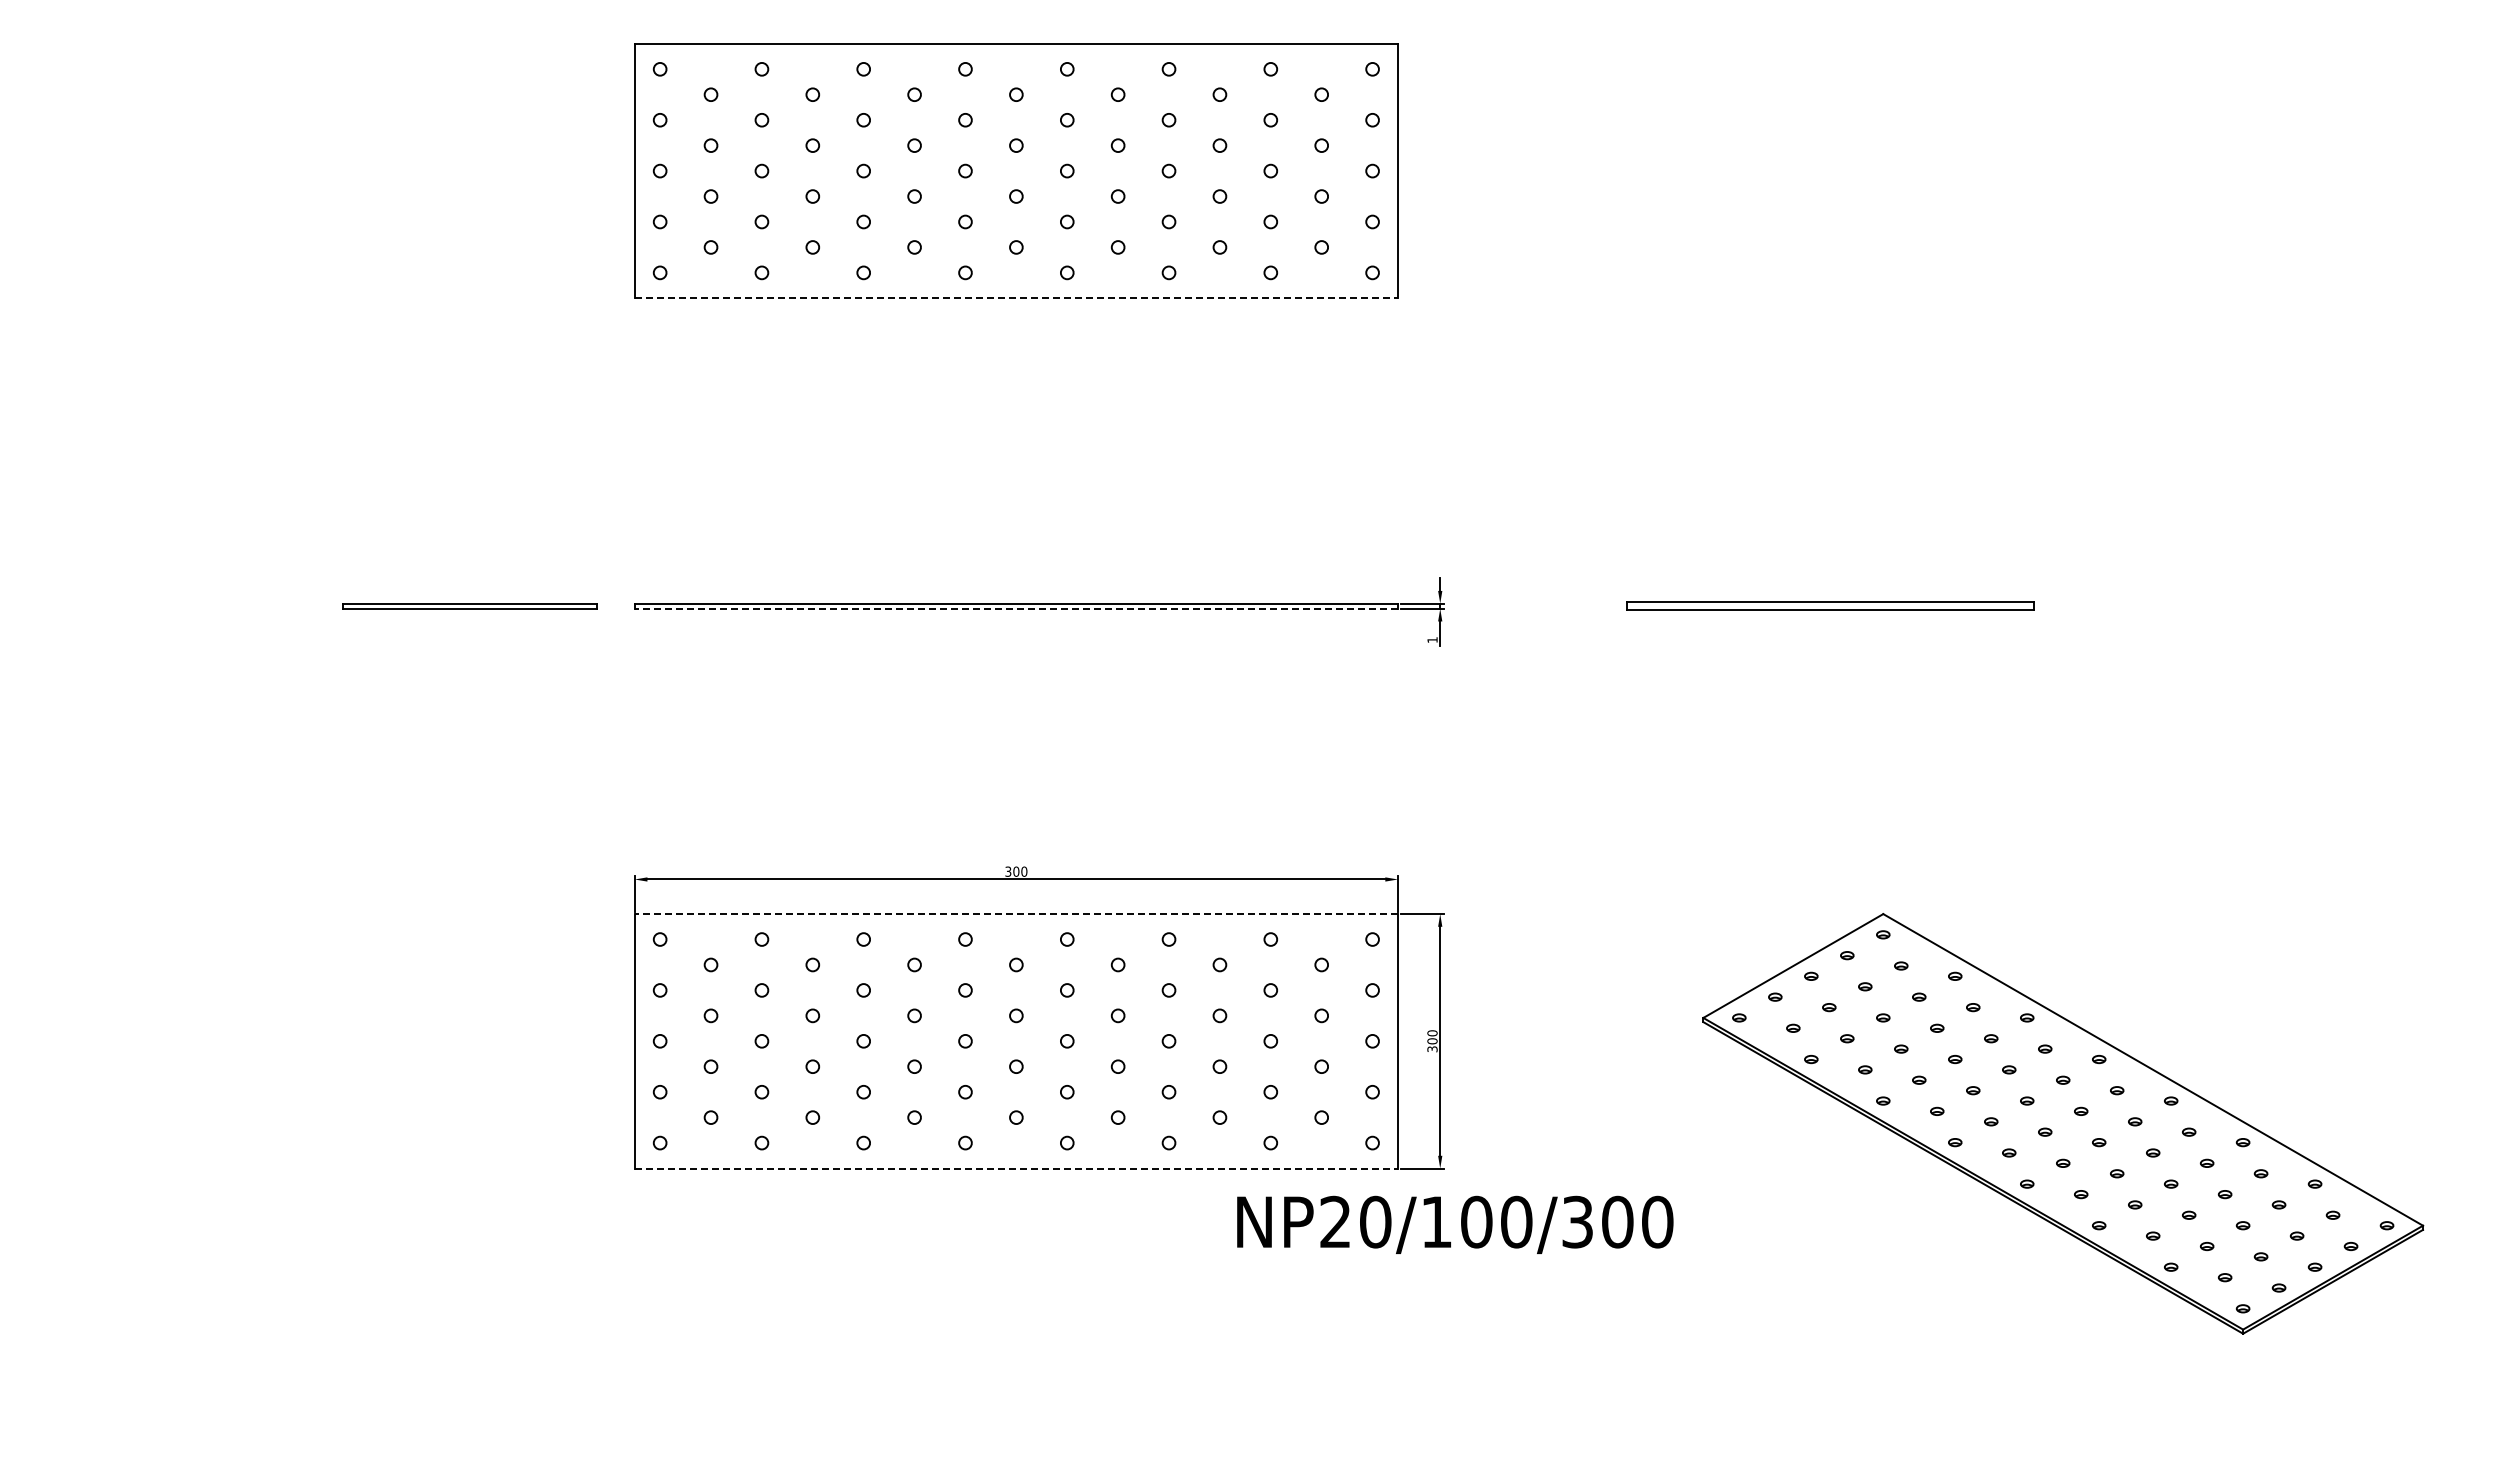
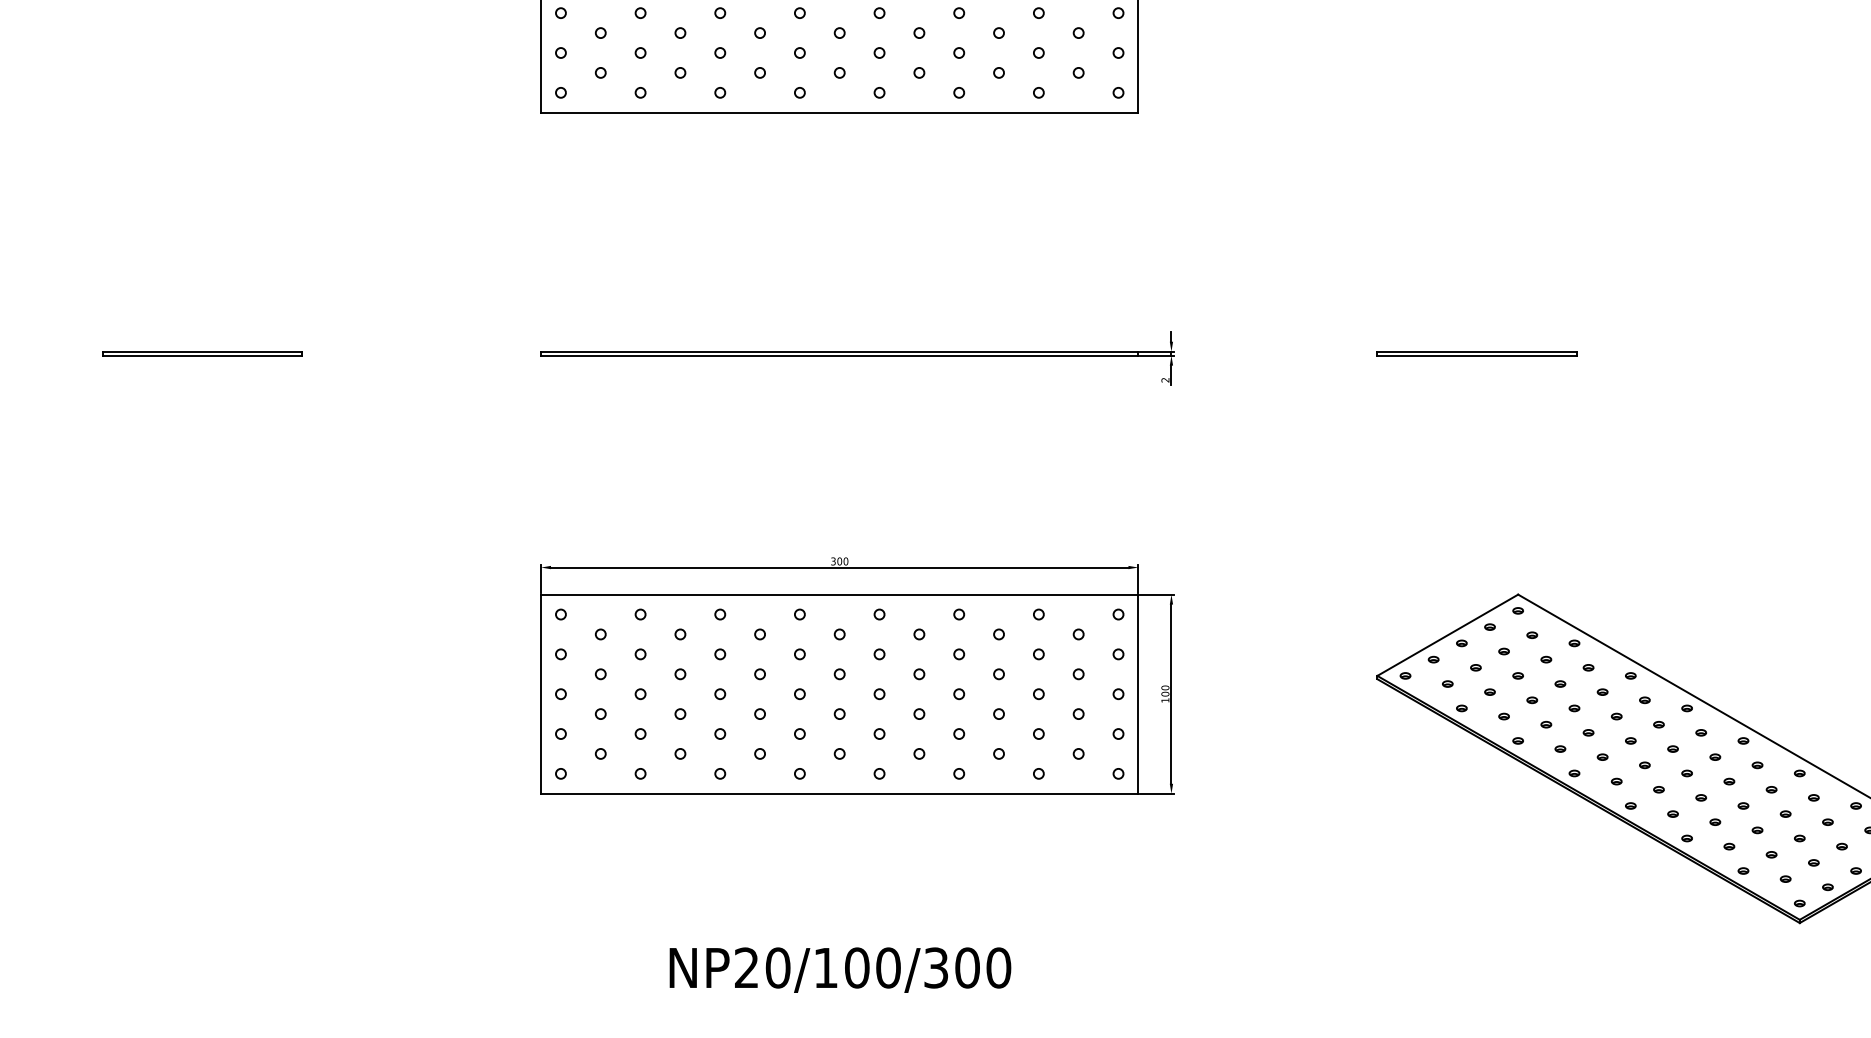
line: (1016, 298) -> (839, 112), dashed -> solid
part: (469, 606) -> (202, 353), moved
part: (1830, 606) -> (1476, 353), size x0.62
line: (1016, 608) -> (839, 355), dashed -> solid
text: (1432, 640) -> (1165, 380), 1 -> 2
line: (1016, 914) -> (839, 594), dashed -> solid
text: (1432, 1049) -> (1165, 700), 300 -> 100
line: (1016, 1168) -> (839, 793), dashed -> solid
text: (1455, 1224) -> (840, 969), moved

